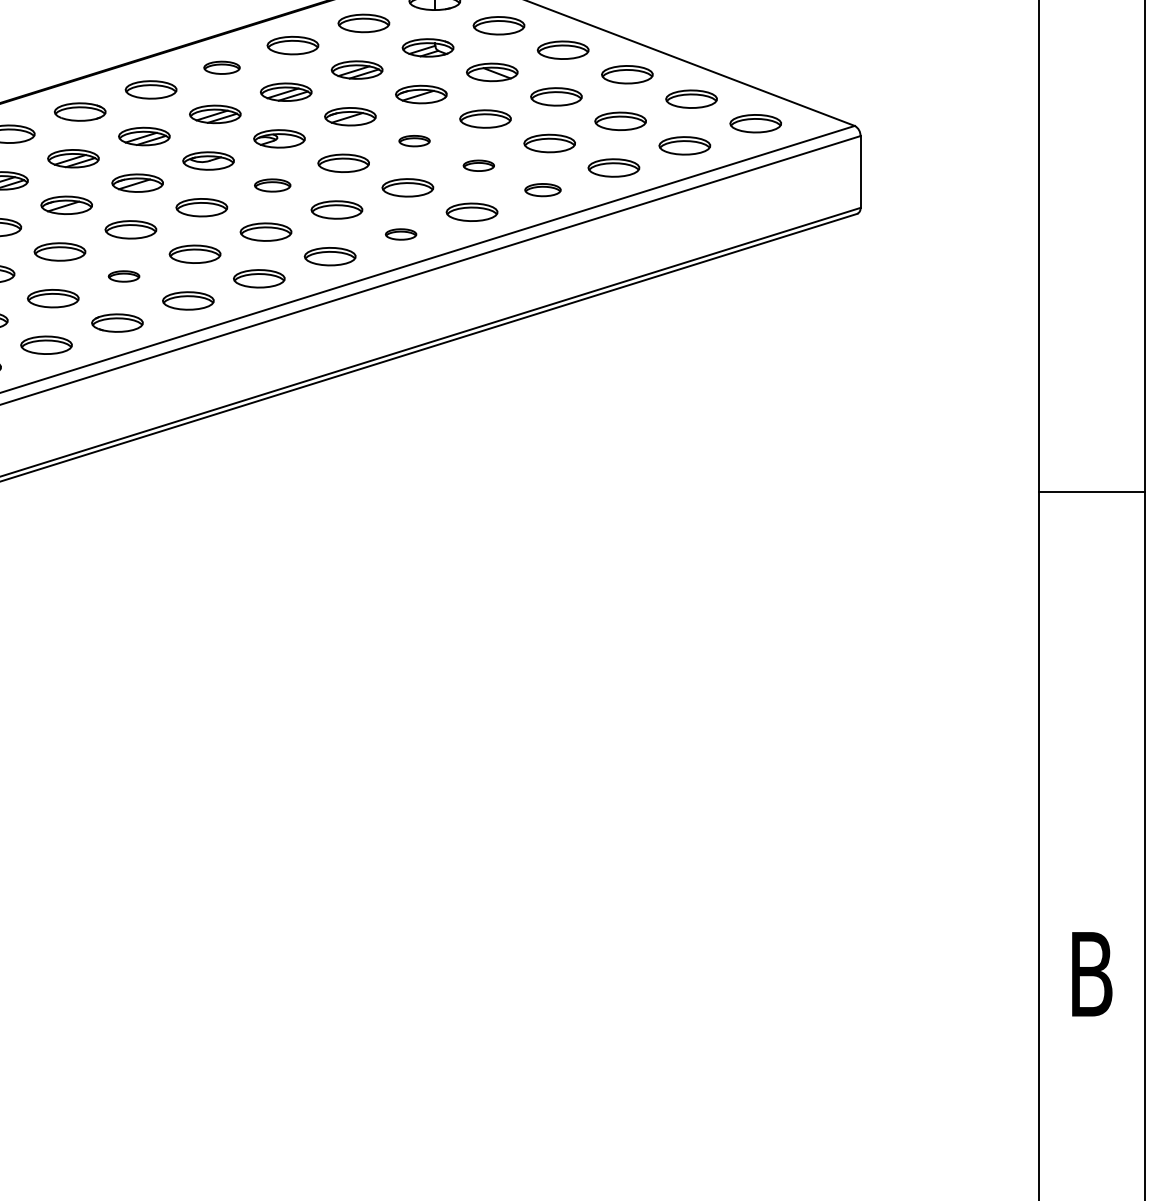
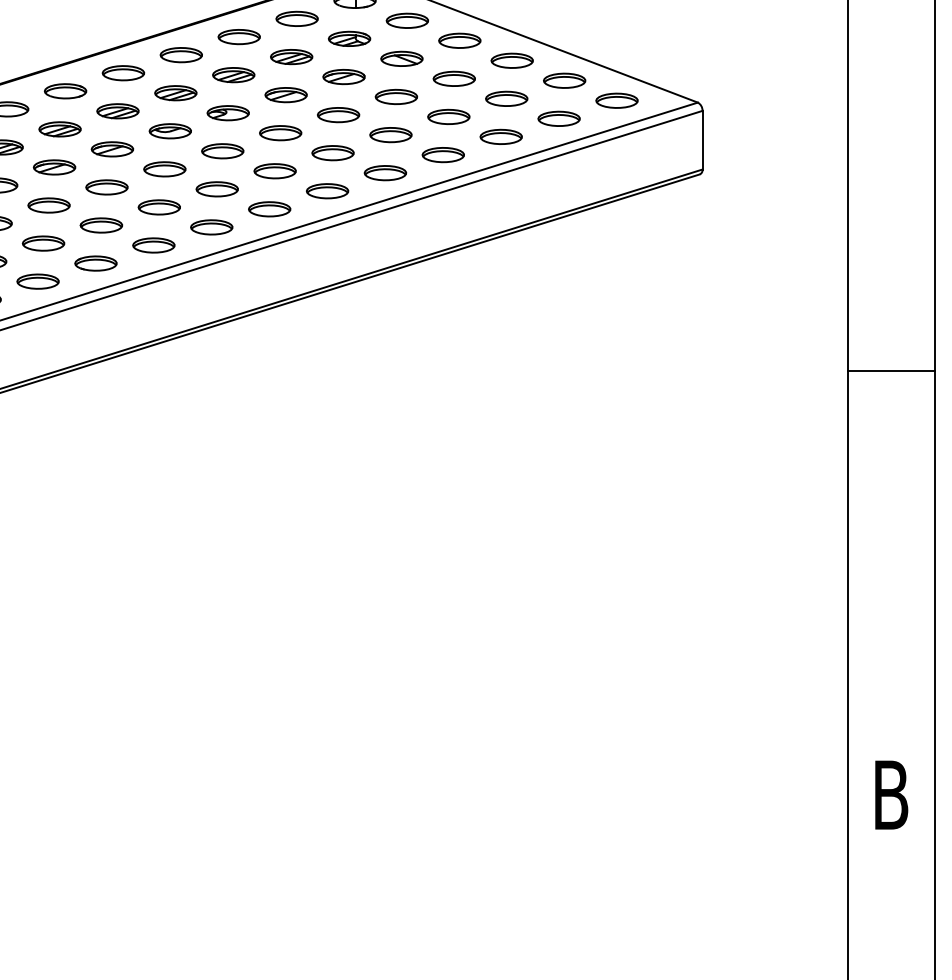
part: (221, 67) -> (180, 54), size x1.43
part: (414, 140) -> (338, 114), size x1.67
part: (478, 165) -> (390, 134), size x1.67
part: (272, 185) -> (222, 151), size x1.43
part: (542, 189) -> (442, 154), size x1.43
part: (400, 234) -> (327, 191), size x1.67
part: (123, 276) -> (100, 225), size x1.67
line: (1091, 492) -> (891, 371), moved

